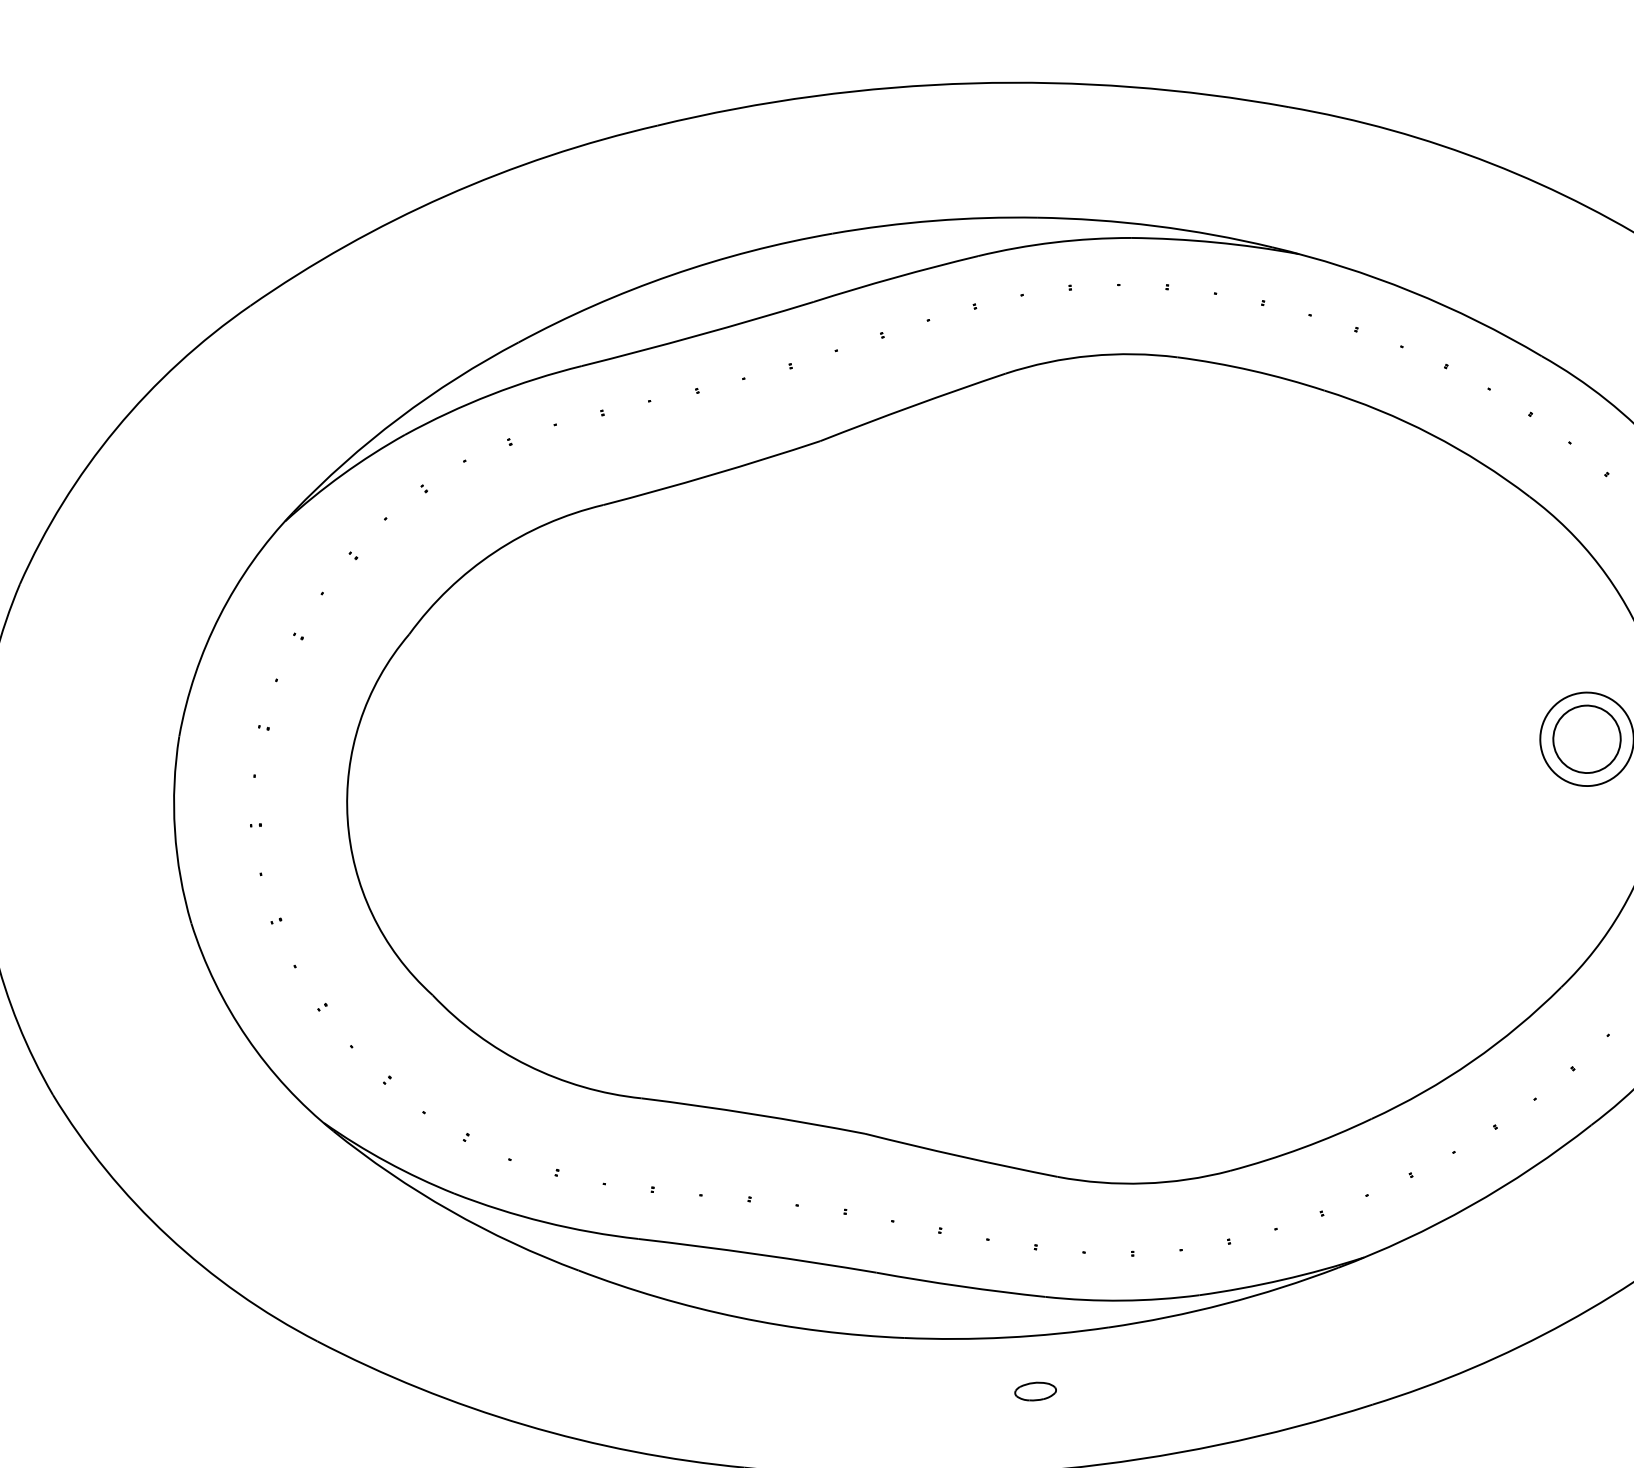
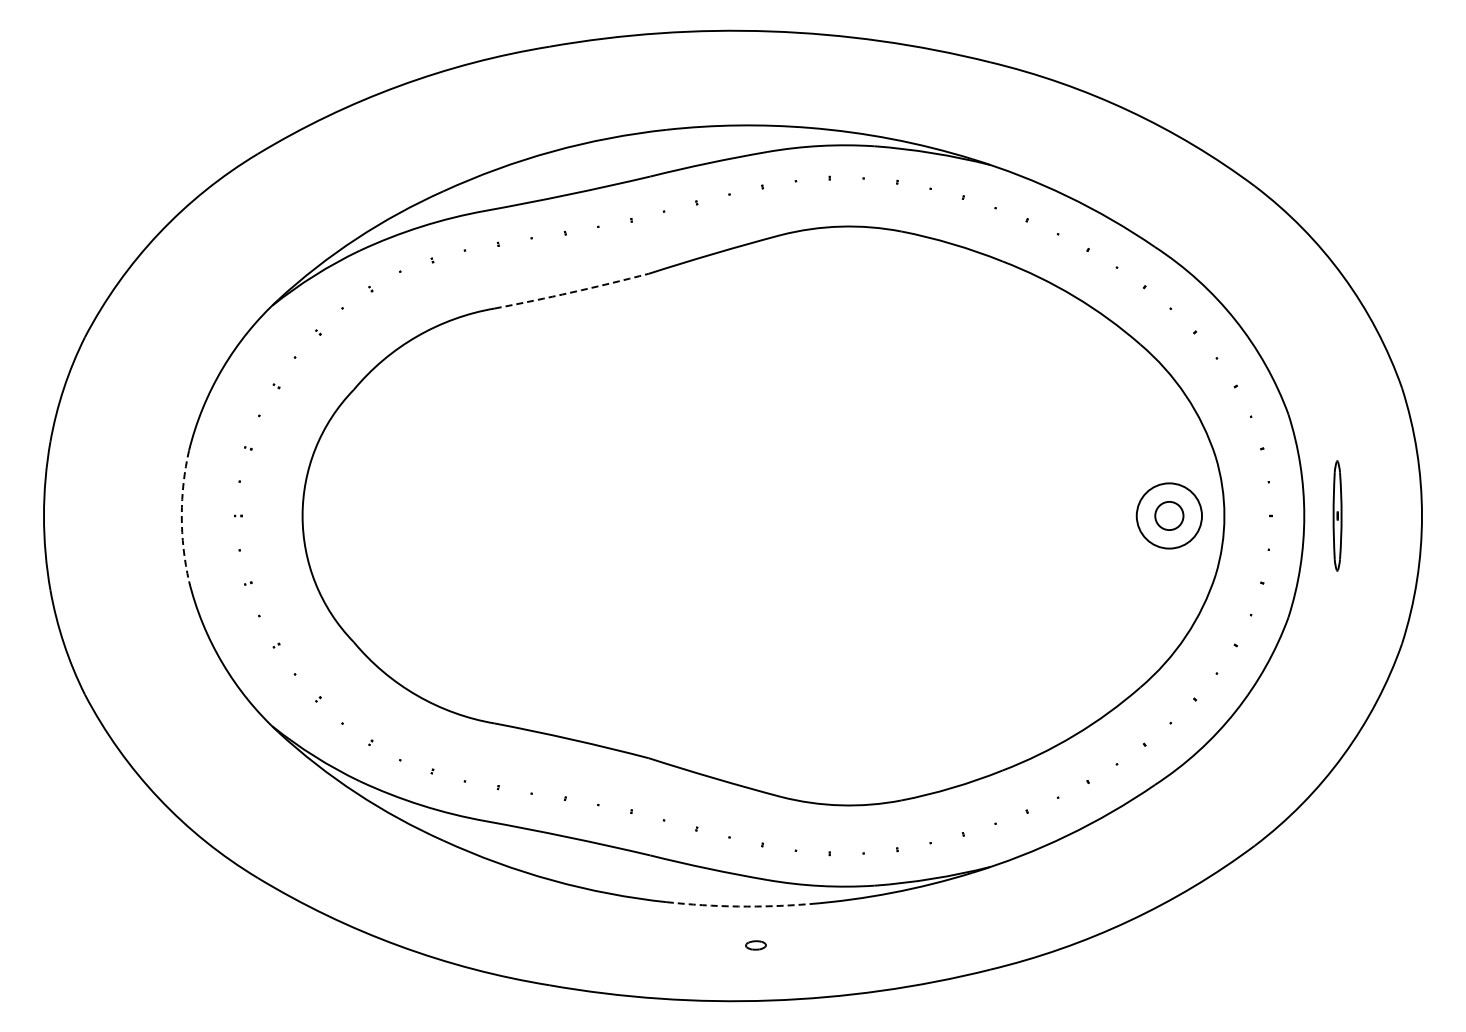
arc: (712, 474) -> (572, 292), solid -> dashed
circle: (1585, 738) -> (1168, 515), size x0.6
arc: (174, 829) -> (181, 515), solid -> dashed
arc: (1007, 1337) -> (738, 906), solid -> dashed
part: (1034, 1391) -> (755, 945), size x0.7

